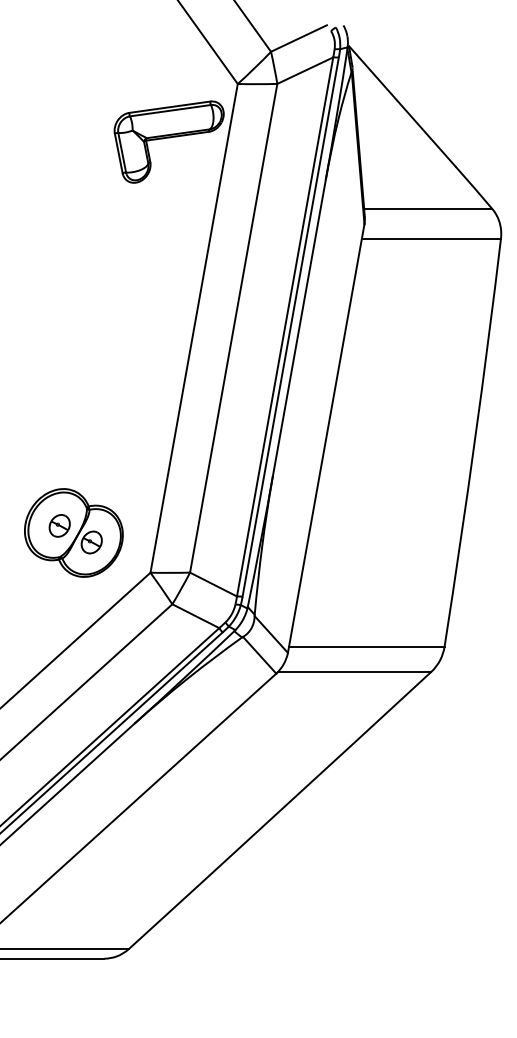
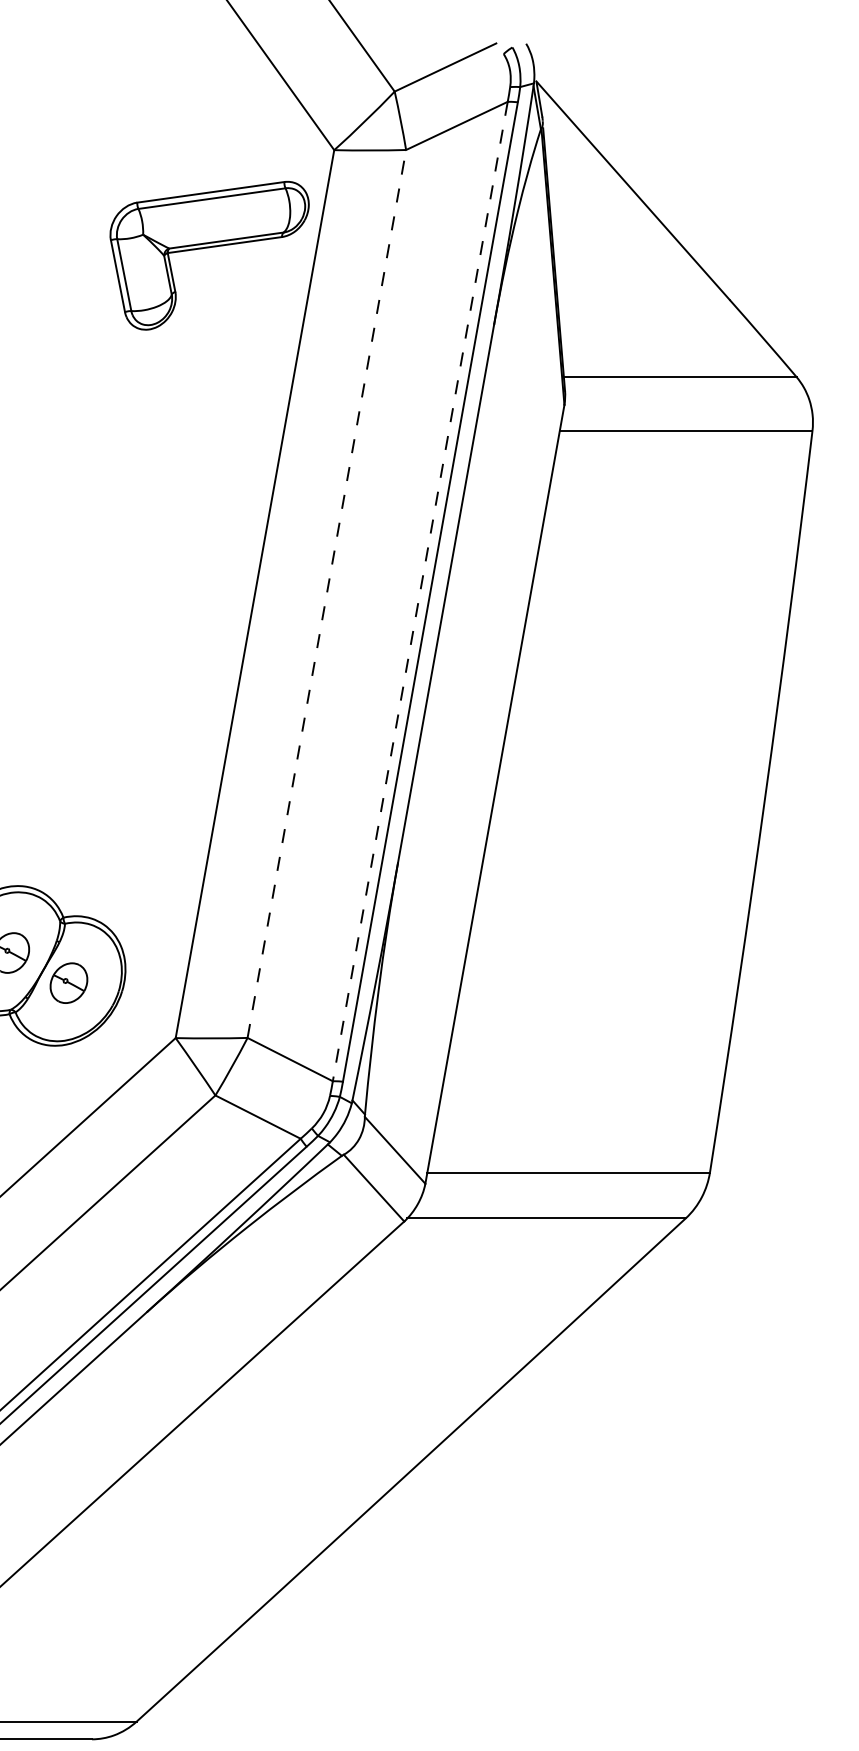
line: (285, 326) -> (420, 590), solid -> dashed
line: (233, 327) -> (326, 592), solid -> dashed

